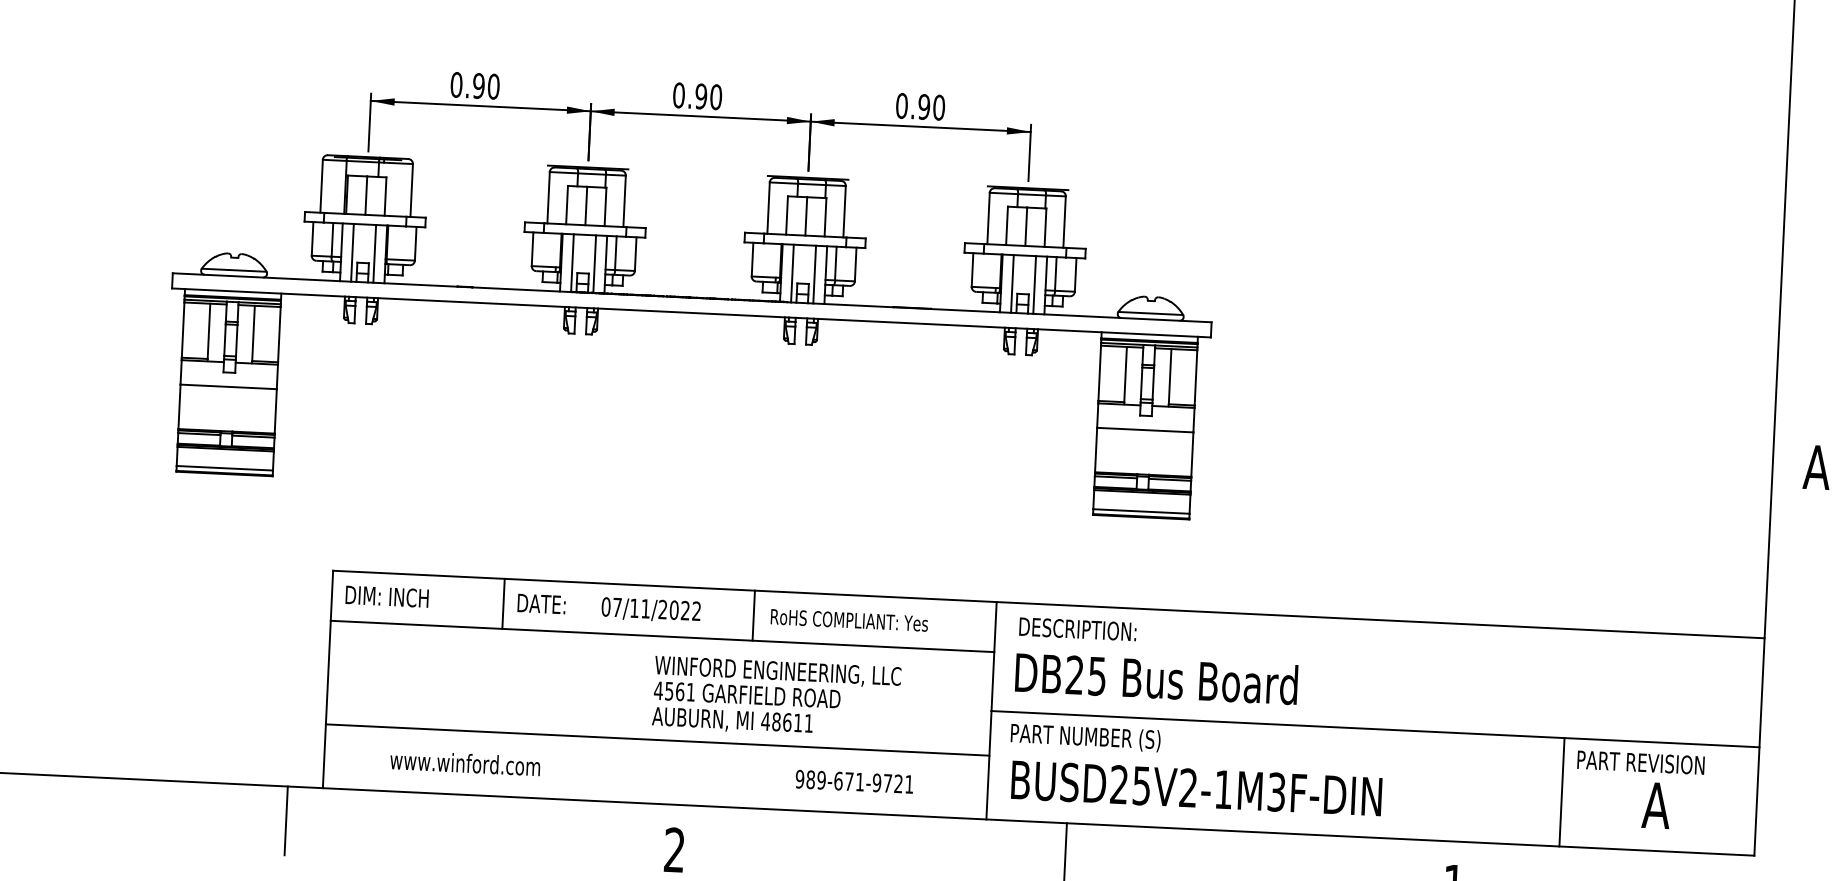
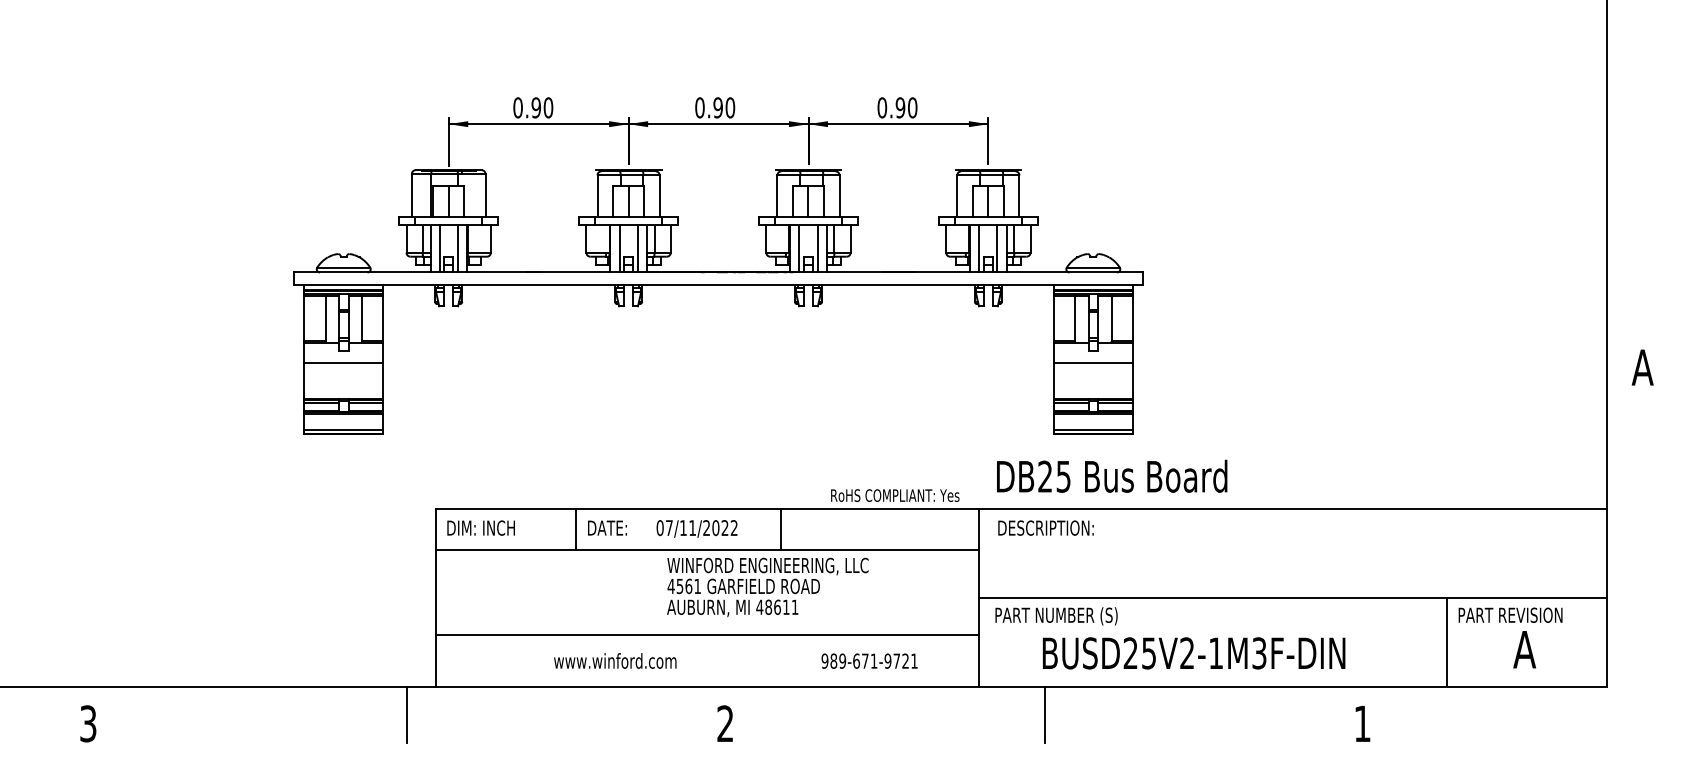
text: (849, 620) -> (895, 495), moved
text: (1157, 677) -> (1112, 475), moved
text: (776, 697) -> (767, 587), moved
text: (465, 762) -> (615, 660), moved
text: (1197, 788) -> (1194, 653), moved

